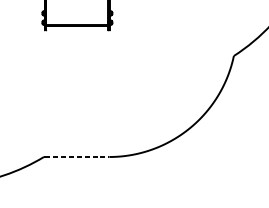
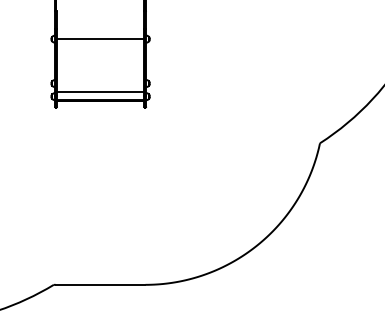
line: (77, 19) -> (100, 91), added
line: (77, 156) -> (100, 284), dashed -> solid

